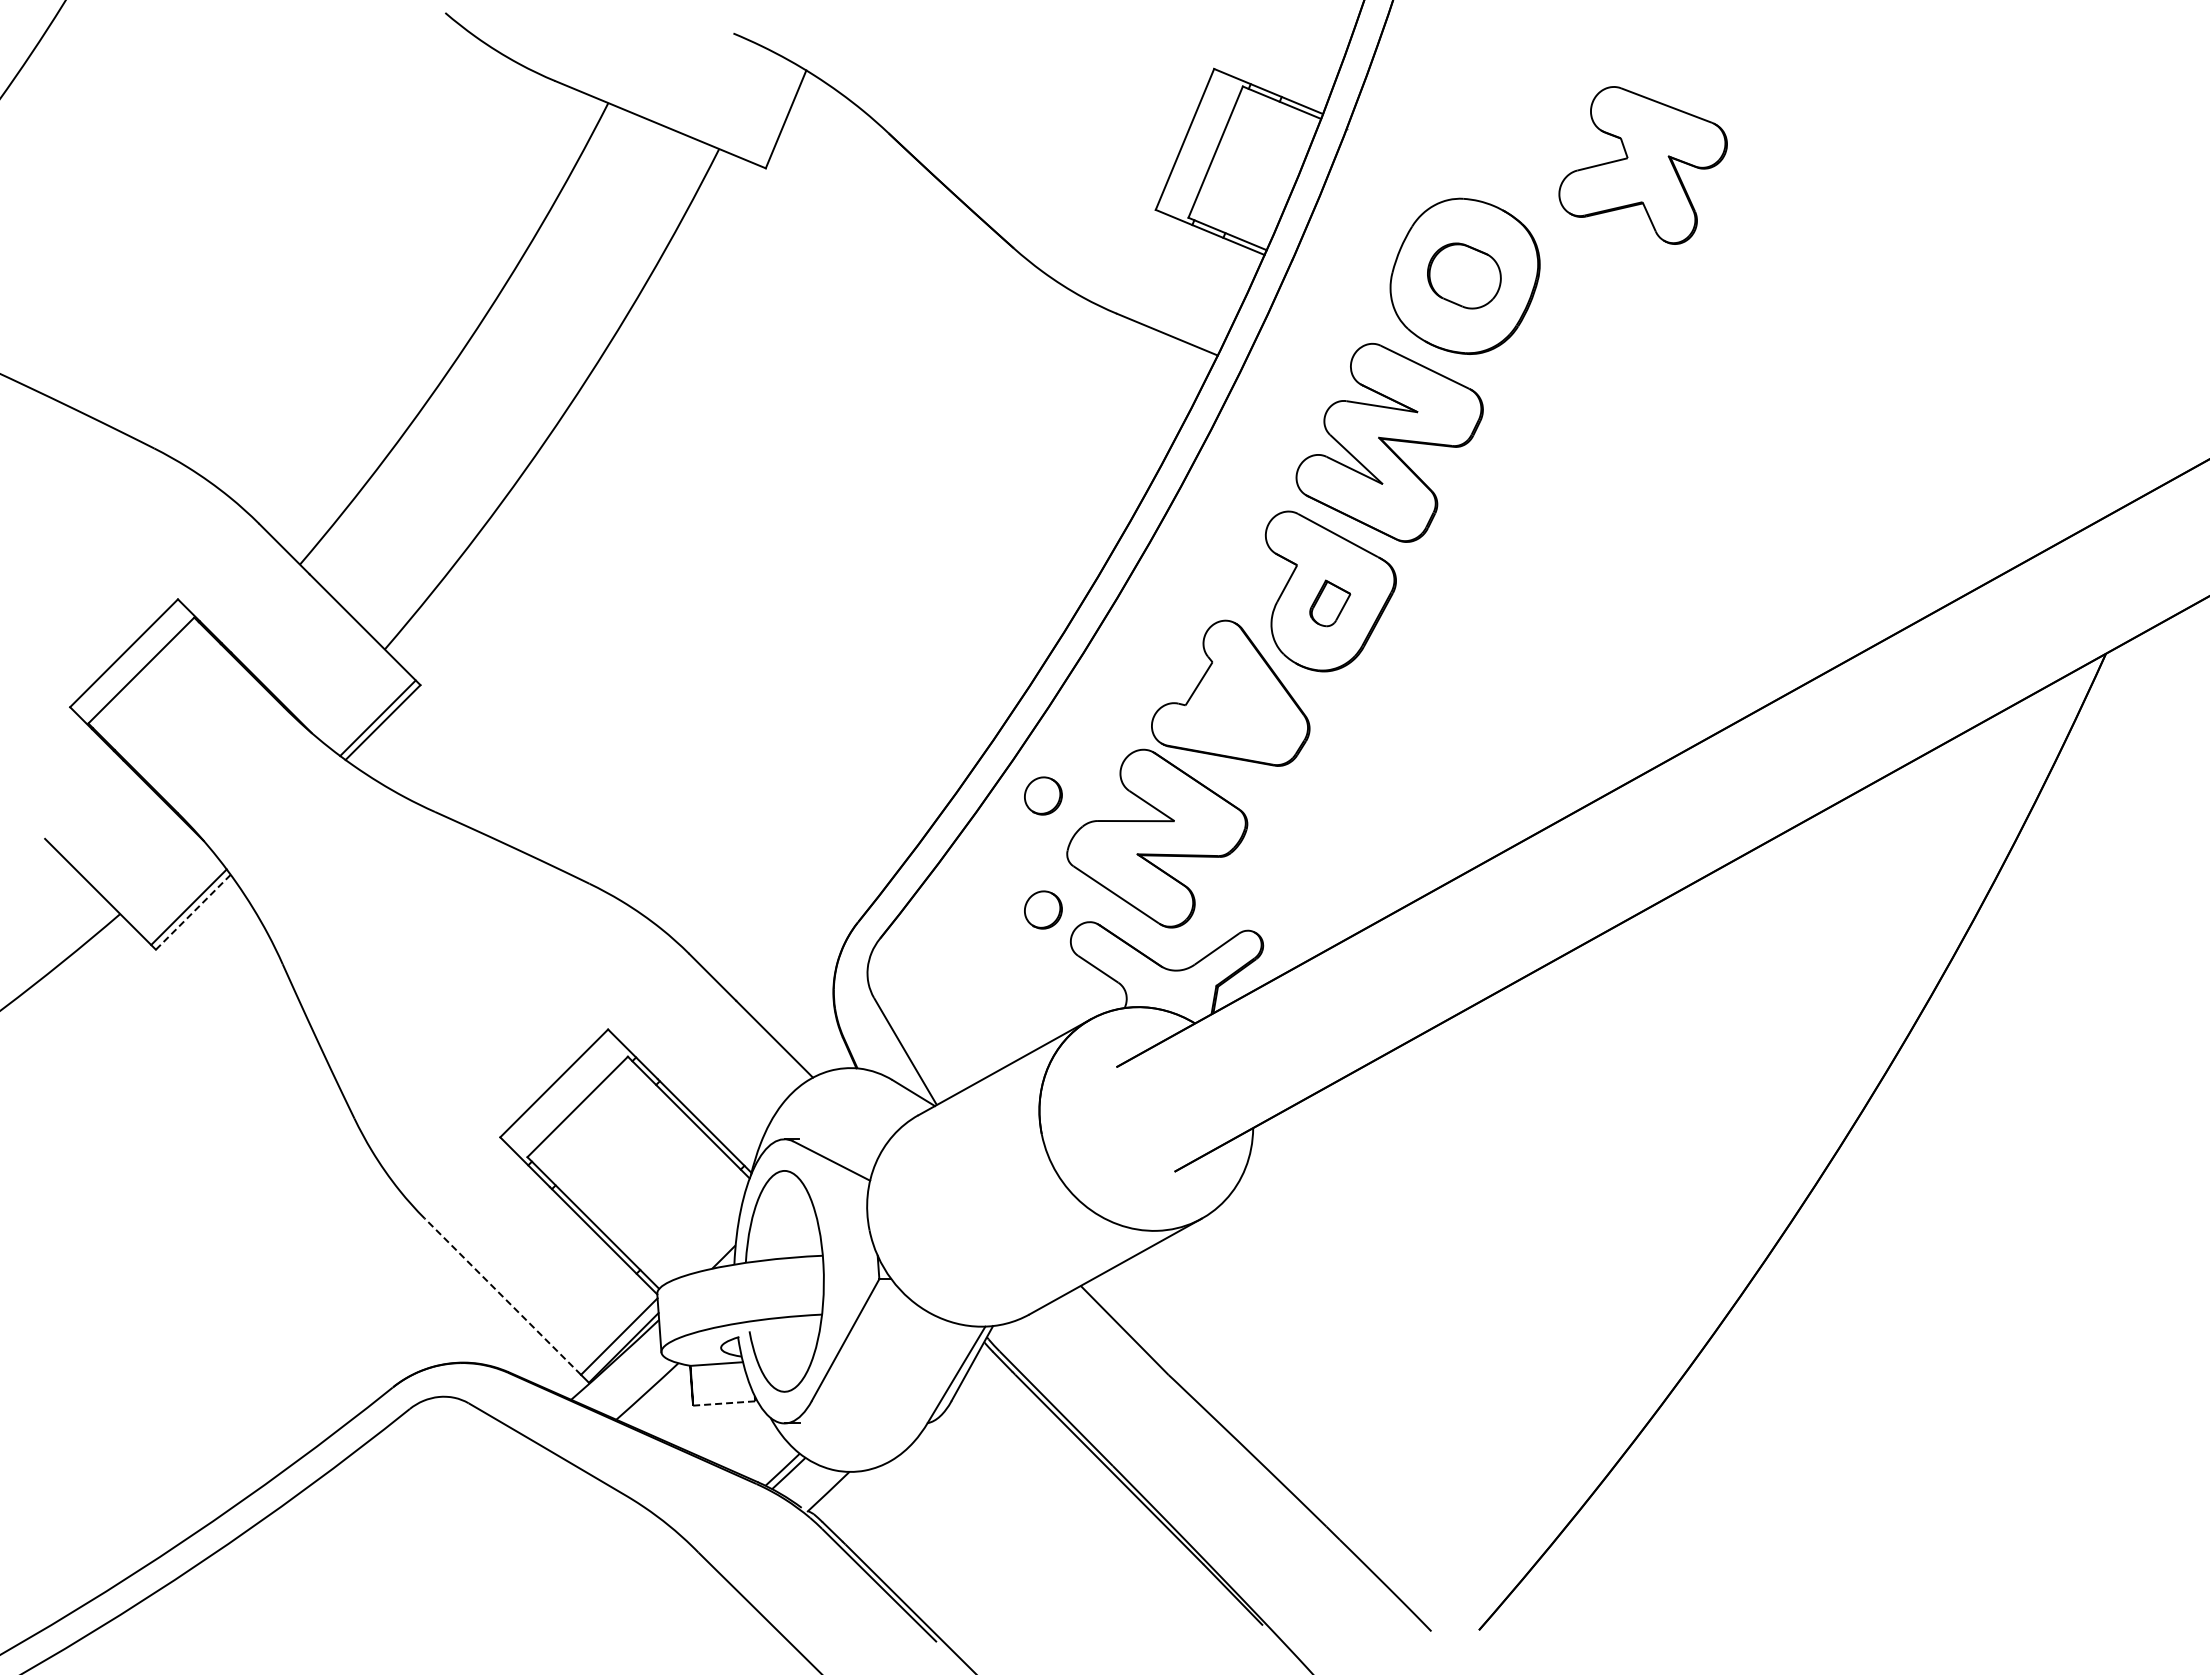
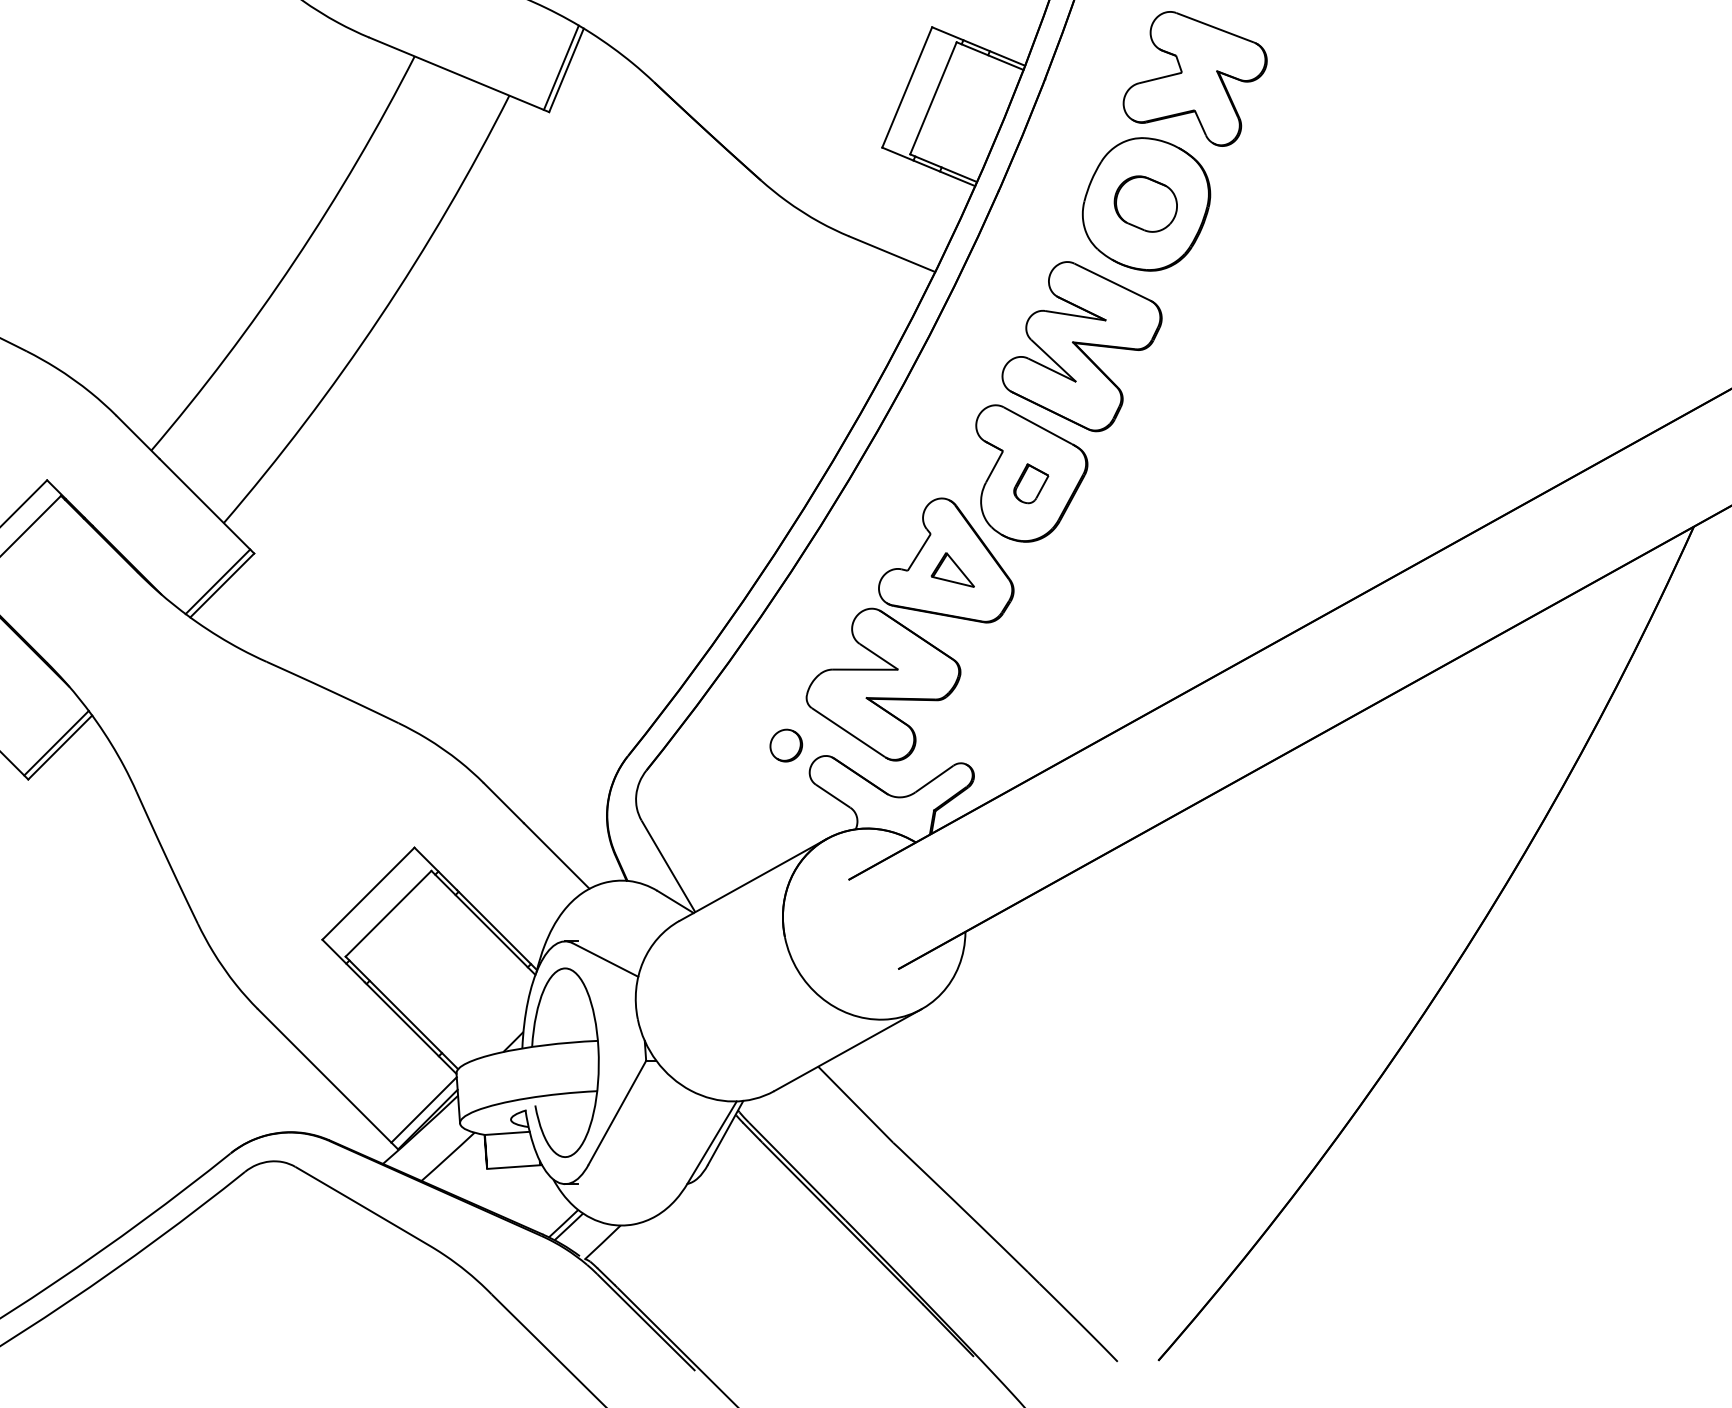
line: (779, 116) -> (560, 67), added
part: (1642, 165) -> (1194, 78), moved
part: (1238, 704) -> (952, 570), added
part: (1043, 795) -> (786, 647), removed
line: (193, 912) -> (60, 747), dashed -> solid
line: (502, 1296) -> (324, 1075), dashed -> solid
line: (725, 1403) -> (514, 1167), dashed -> solid

